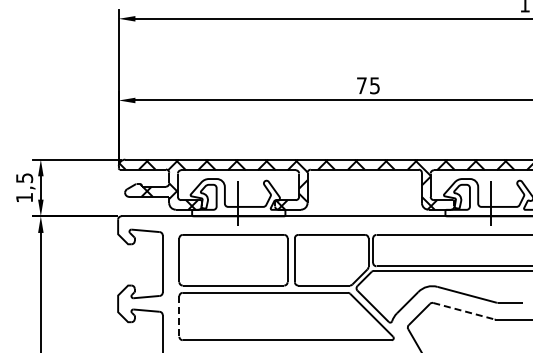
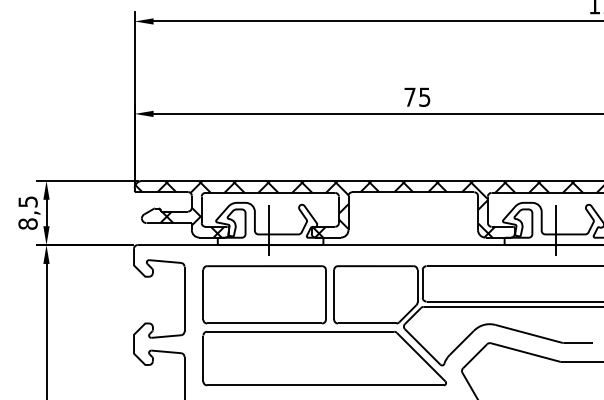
text: (24, 197) -> (27, 223), 1,5 -> 8,5
line: (463, 311) -> (525, 352), dashed -> solid
line: (179, 317) -> (203, 359), dashed -> solid

